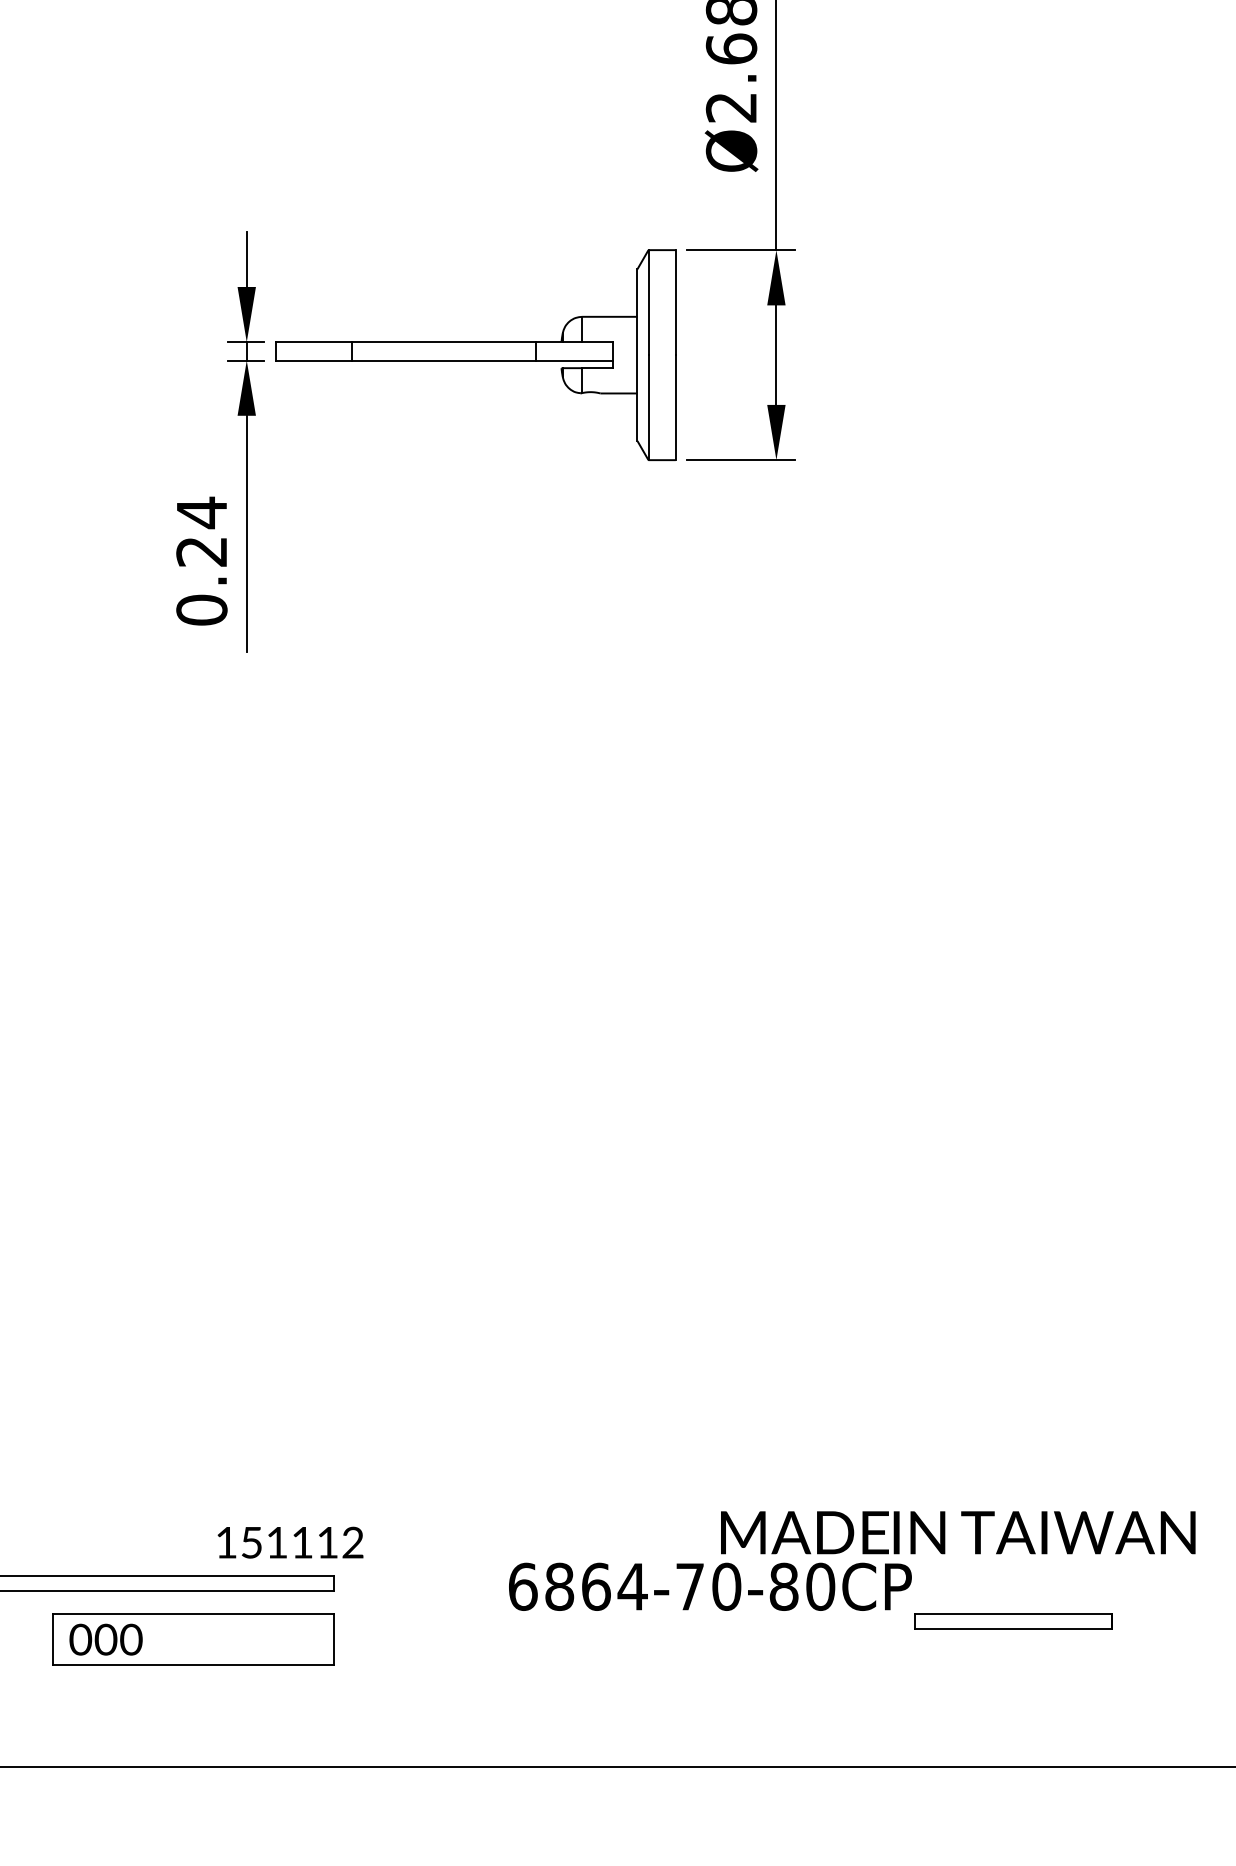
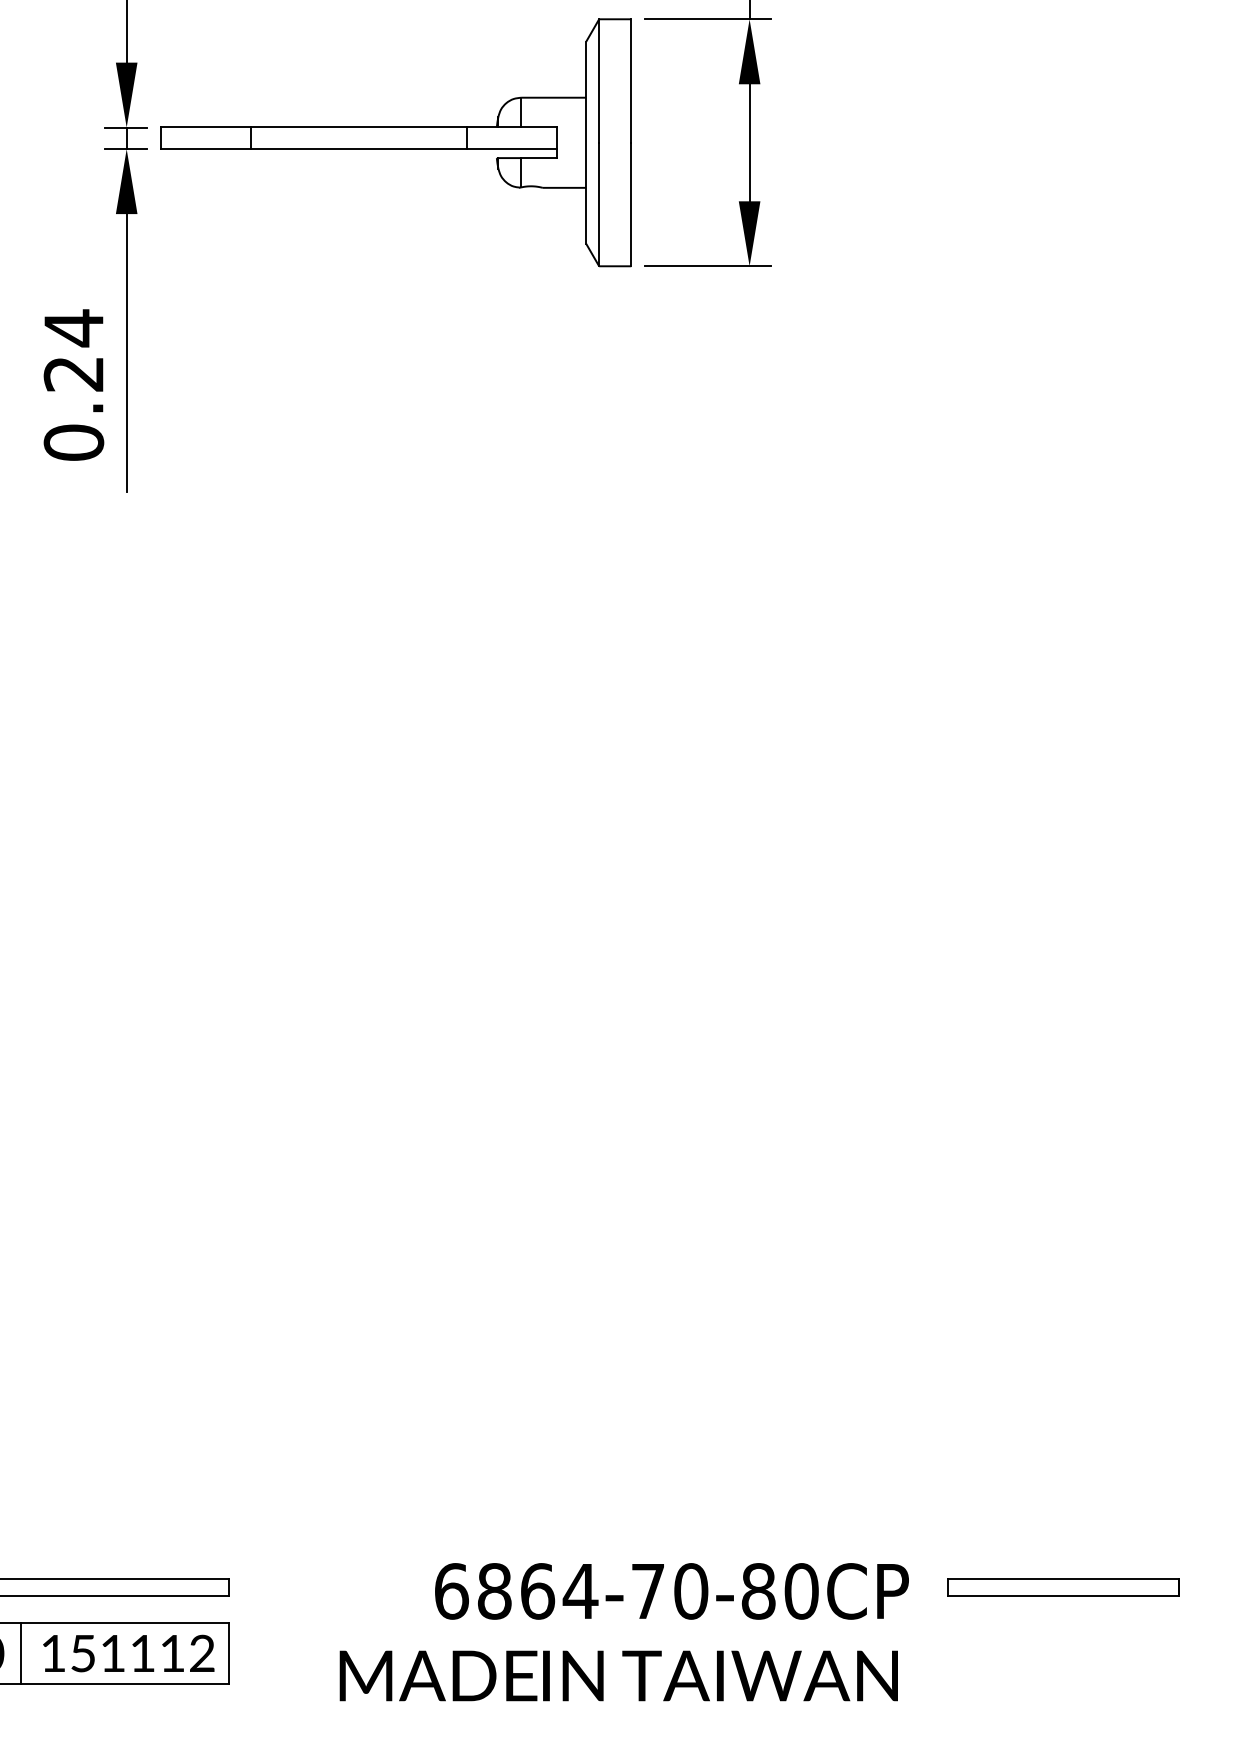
text: (958, 1532) -> (619, 1675), moved
text: (290, 1542) -> (128, 1653), moved
part: (1013, 1621) -> (1063, 1587), moved
line: (157, 1639) -> (21, 1653), added

